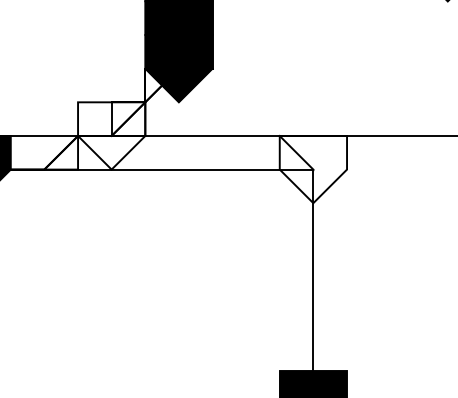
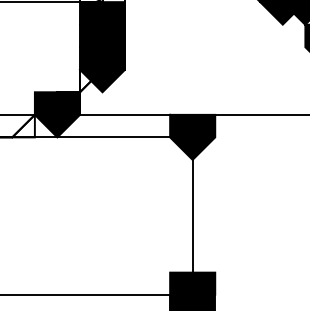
fill: (110, 135) -> (56, 114), added
fill: (313, 168) -> (192, 136), added

